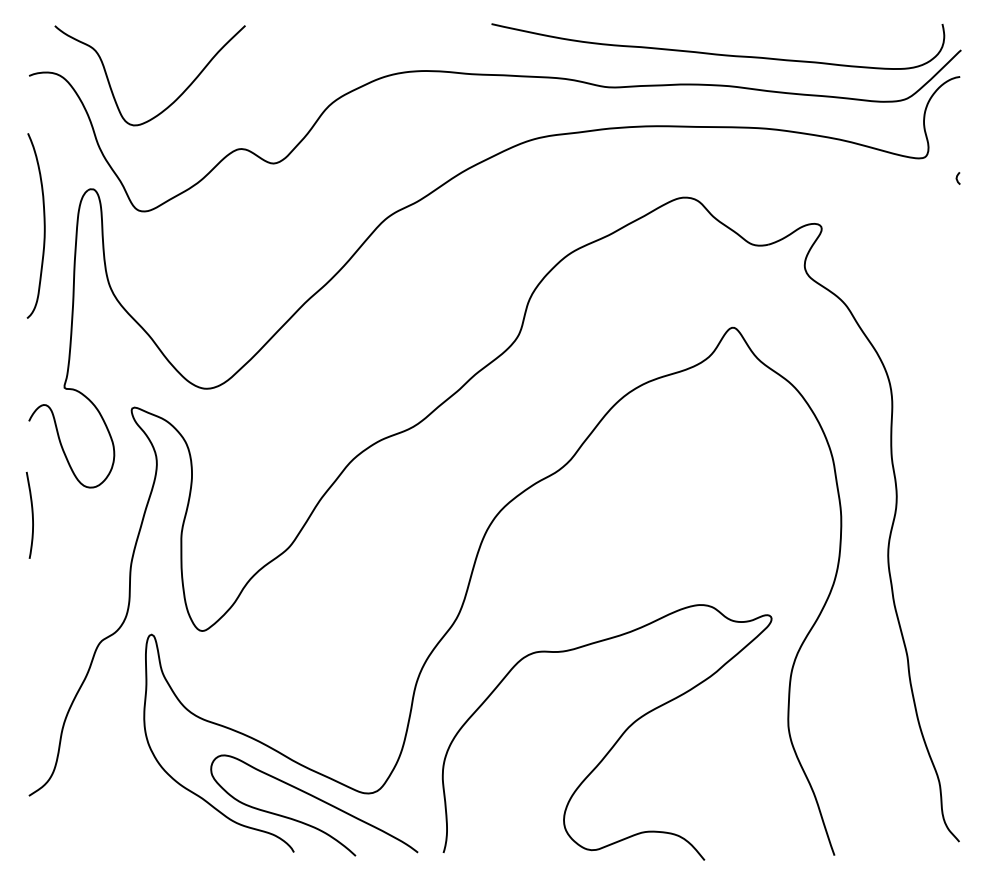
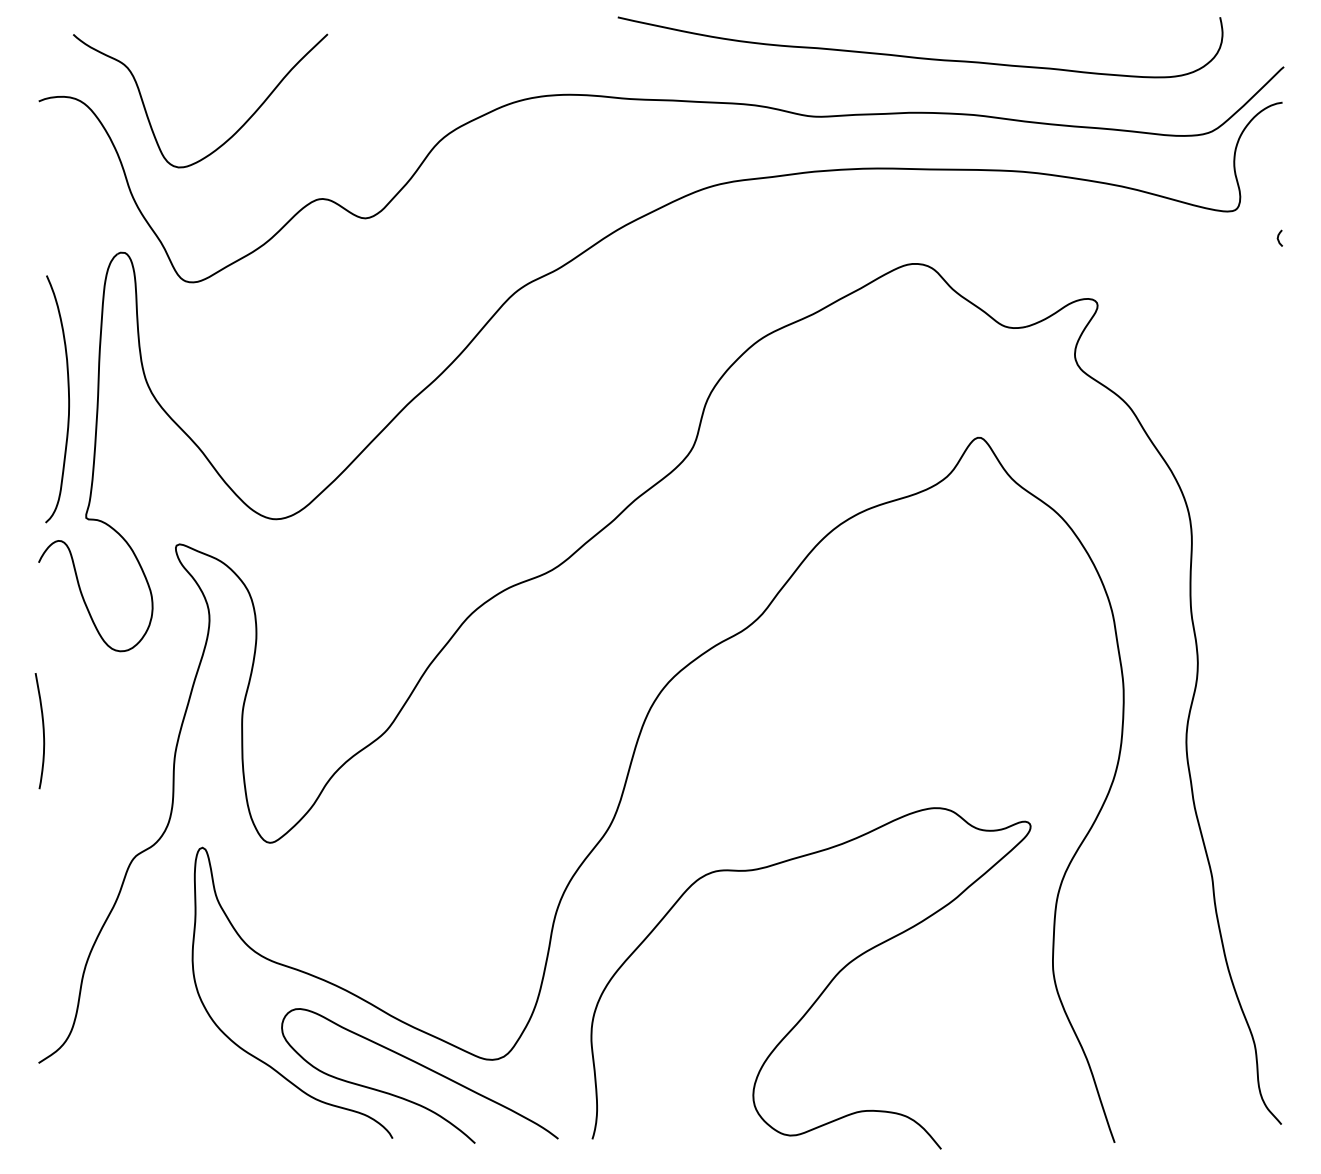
curve: (718, 53) -> (920, 56), moved
curve: (43, 225) -> (67, 398), moved
curve: (31, 514) -> (42, 729), moved

